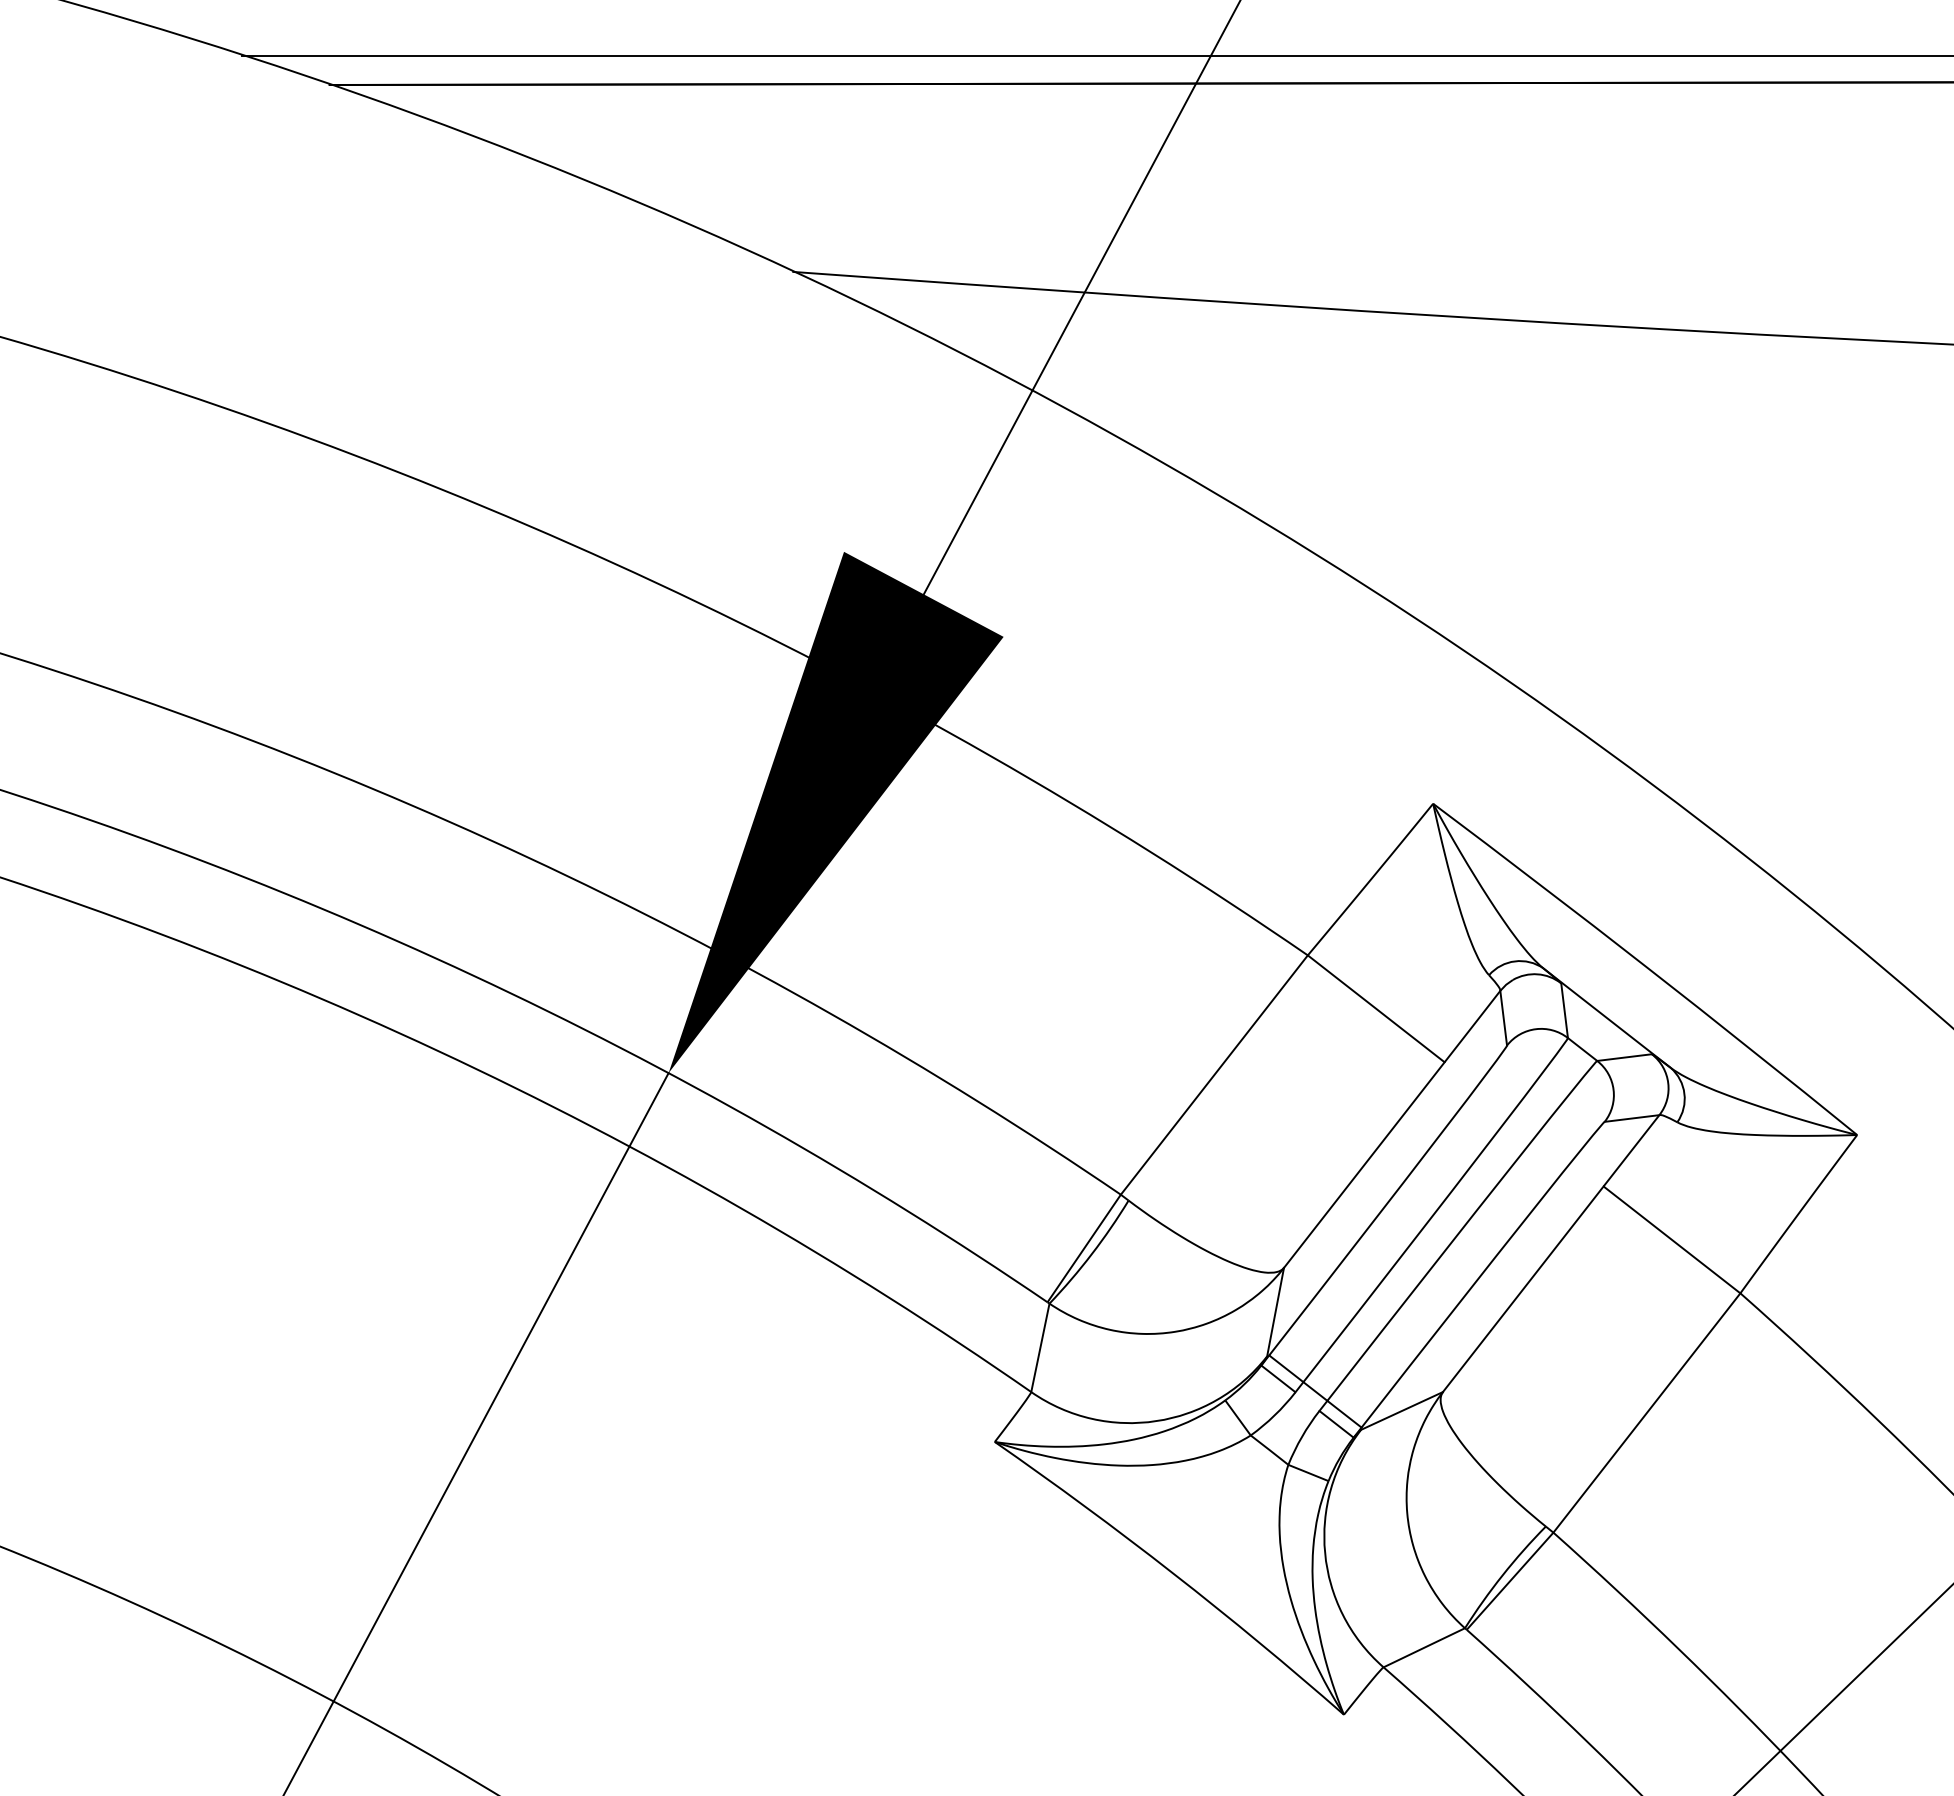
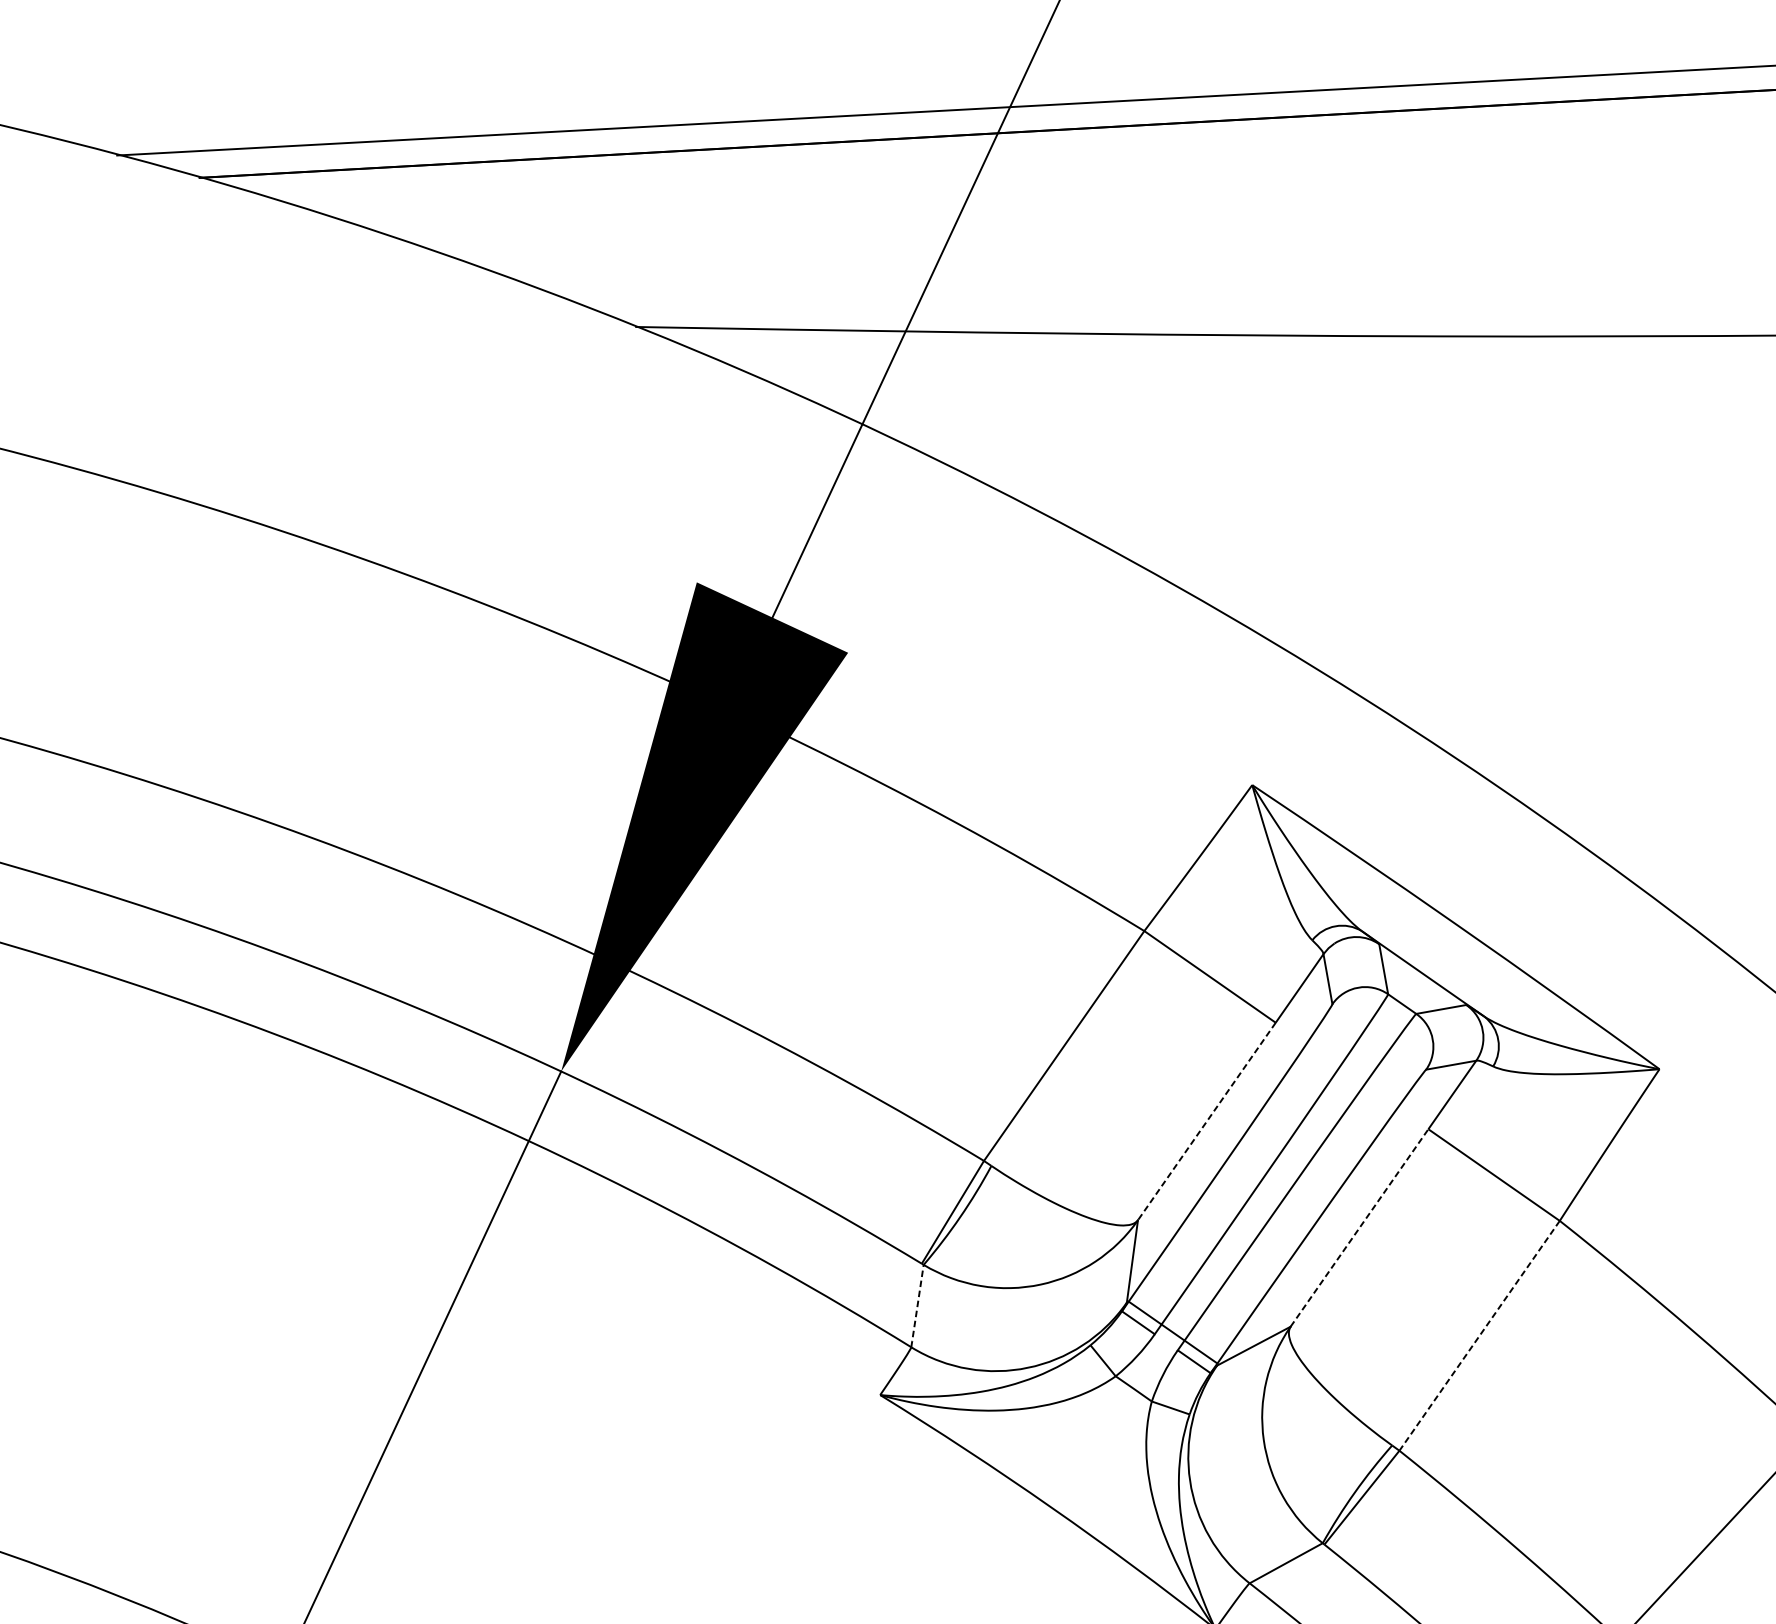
line: (1364, 1165) -> (1207, 1121), solid -> dashed
line: (1523, 1288) -> (1359, 1227), solid -> dashed
line: (1040, 1349) -> (917, 1307), solid -> dashed
line: (1646, 1413) -> (1479, 1336), solid -> dashed

